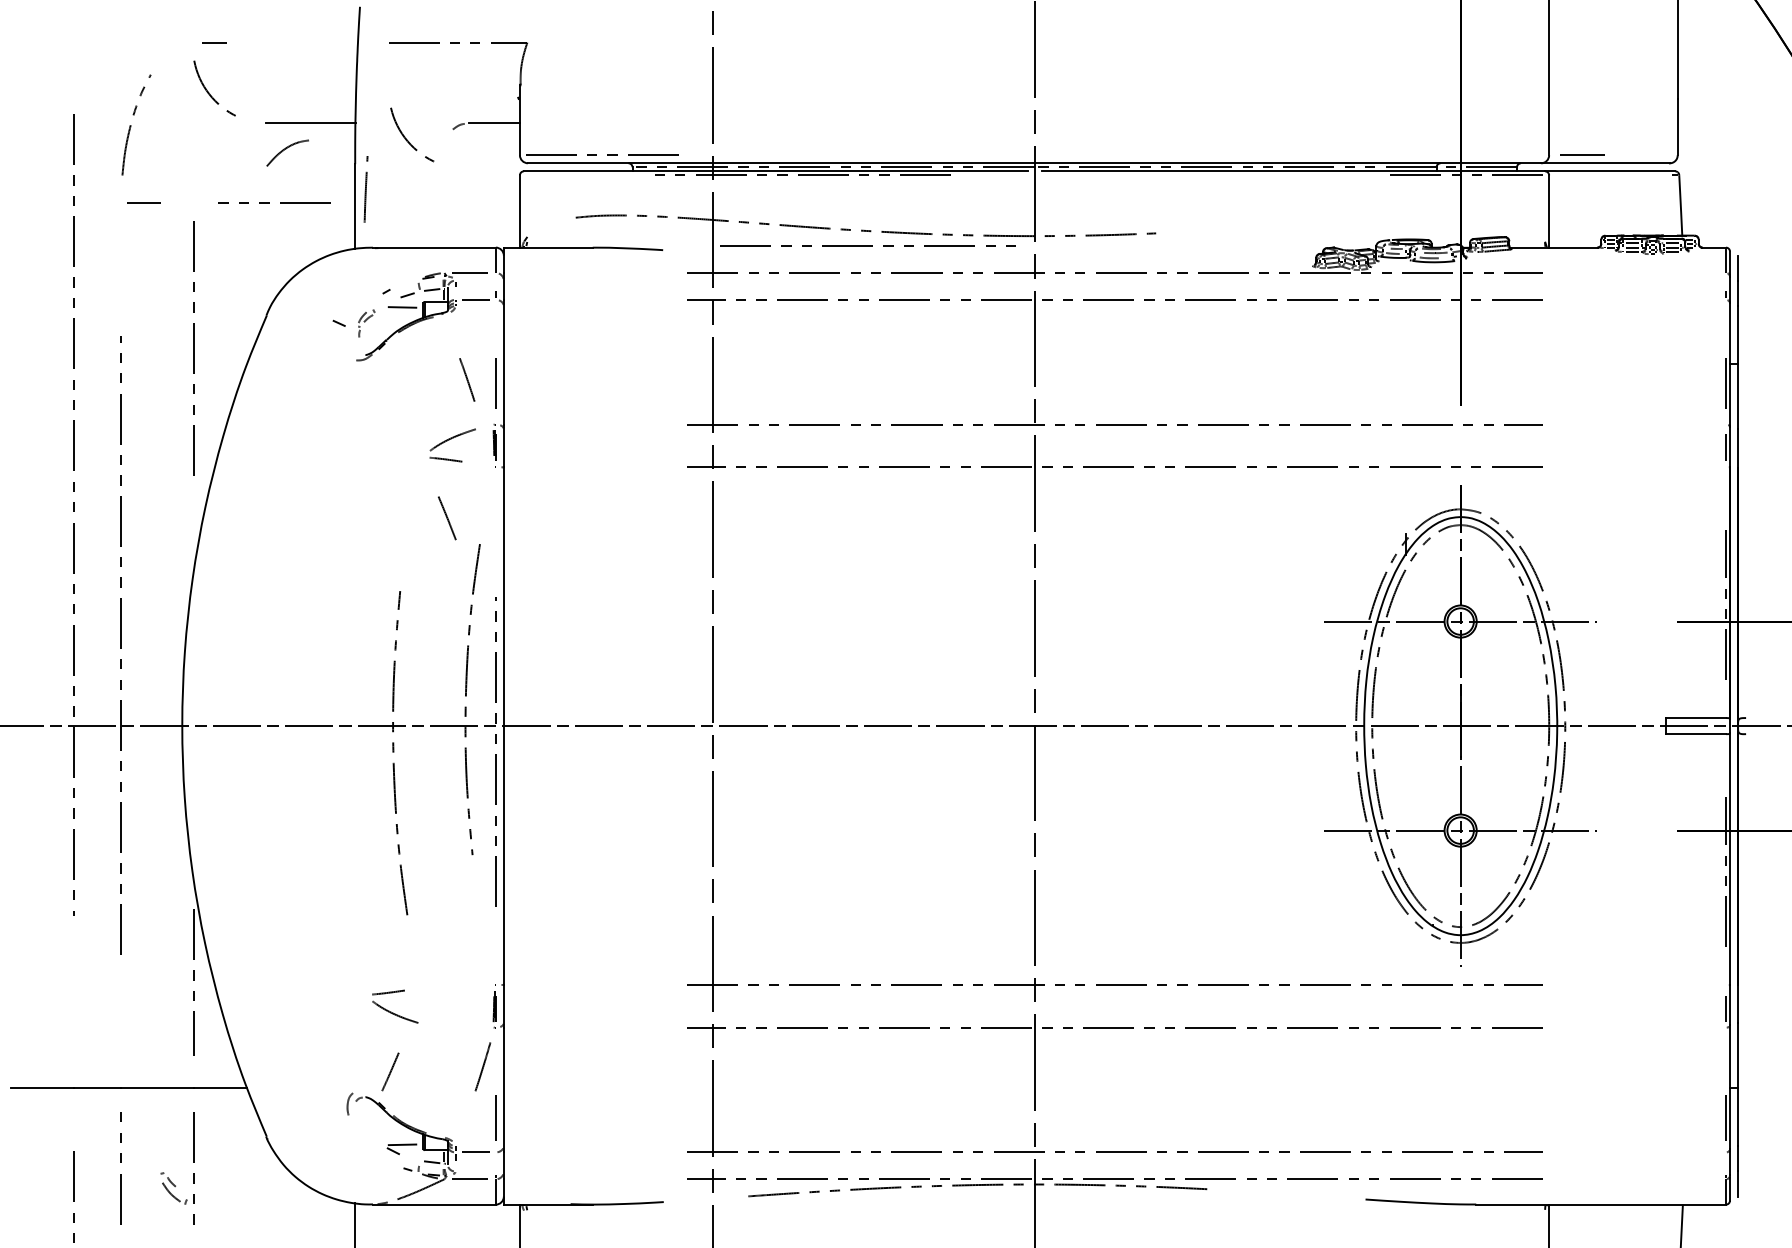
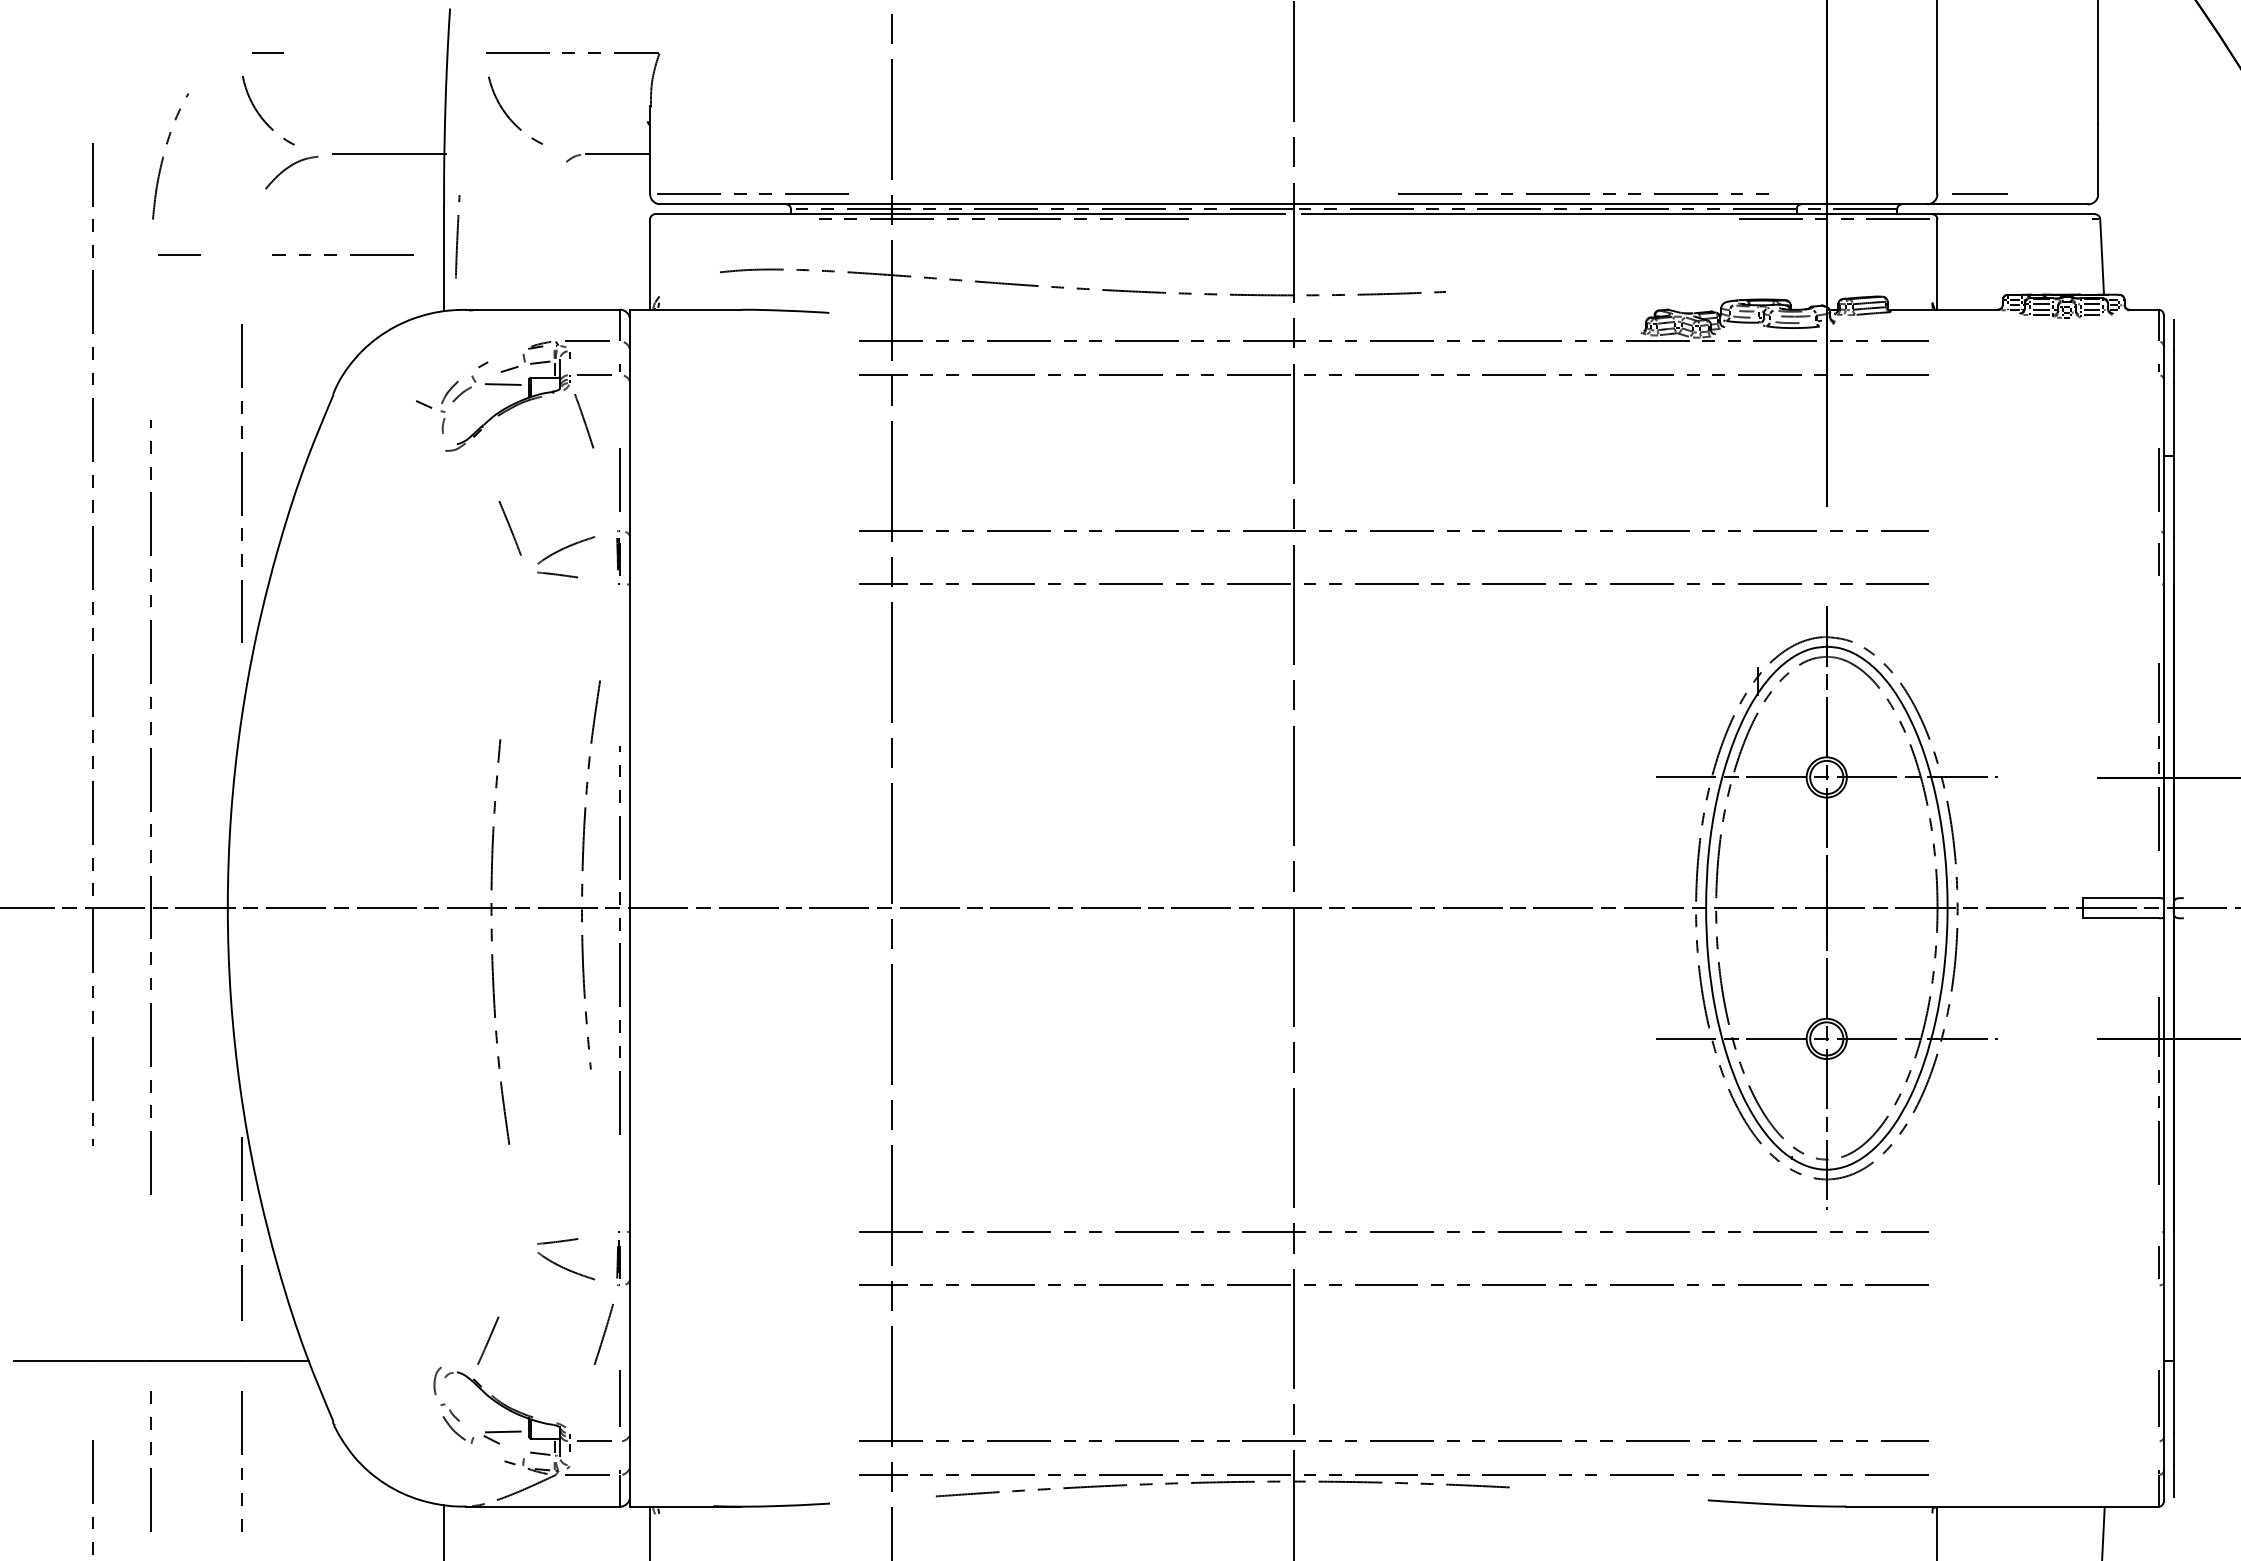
arc: (407, 139) -> (509, 116), moved
curve: (285, 149) -> (288, 168), moved
line: (868, 245) -> (1583, 193), moved
part: (366, 323) -> (458, 404), size x1.67
line: (193, 348) -> (241, 483), moved
line: (467, 380) -> (584, 421), moved
line: (446, 518) -> (509, 528), moved
part: (393, 1012) -> (563, 1266), moved
part: (174, 1188) -> (457, 1423), moved

